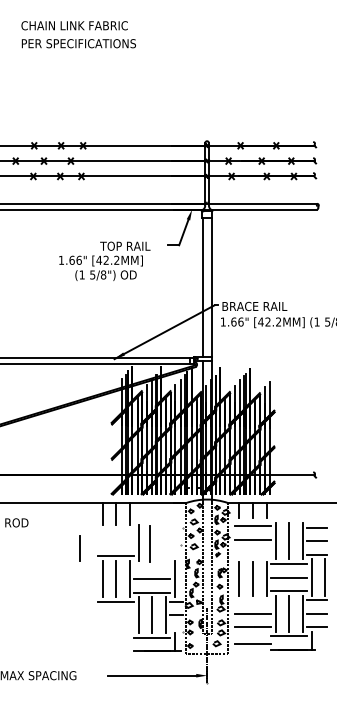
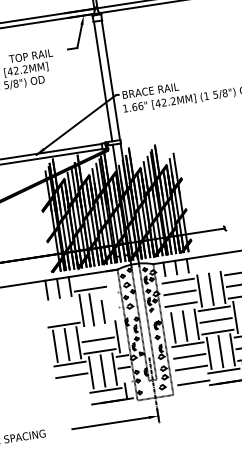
line: (152, 520) -> (90, 289), added
line: (79, 548) -> (102, 312), moved
line: (252, 553) -> (181, 304), added
line: (252, 600) -> (187, 345), added
line: (116, 615) -> (72, 376), added

